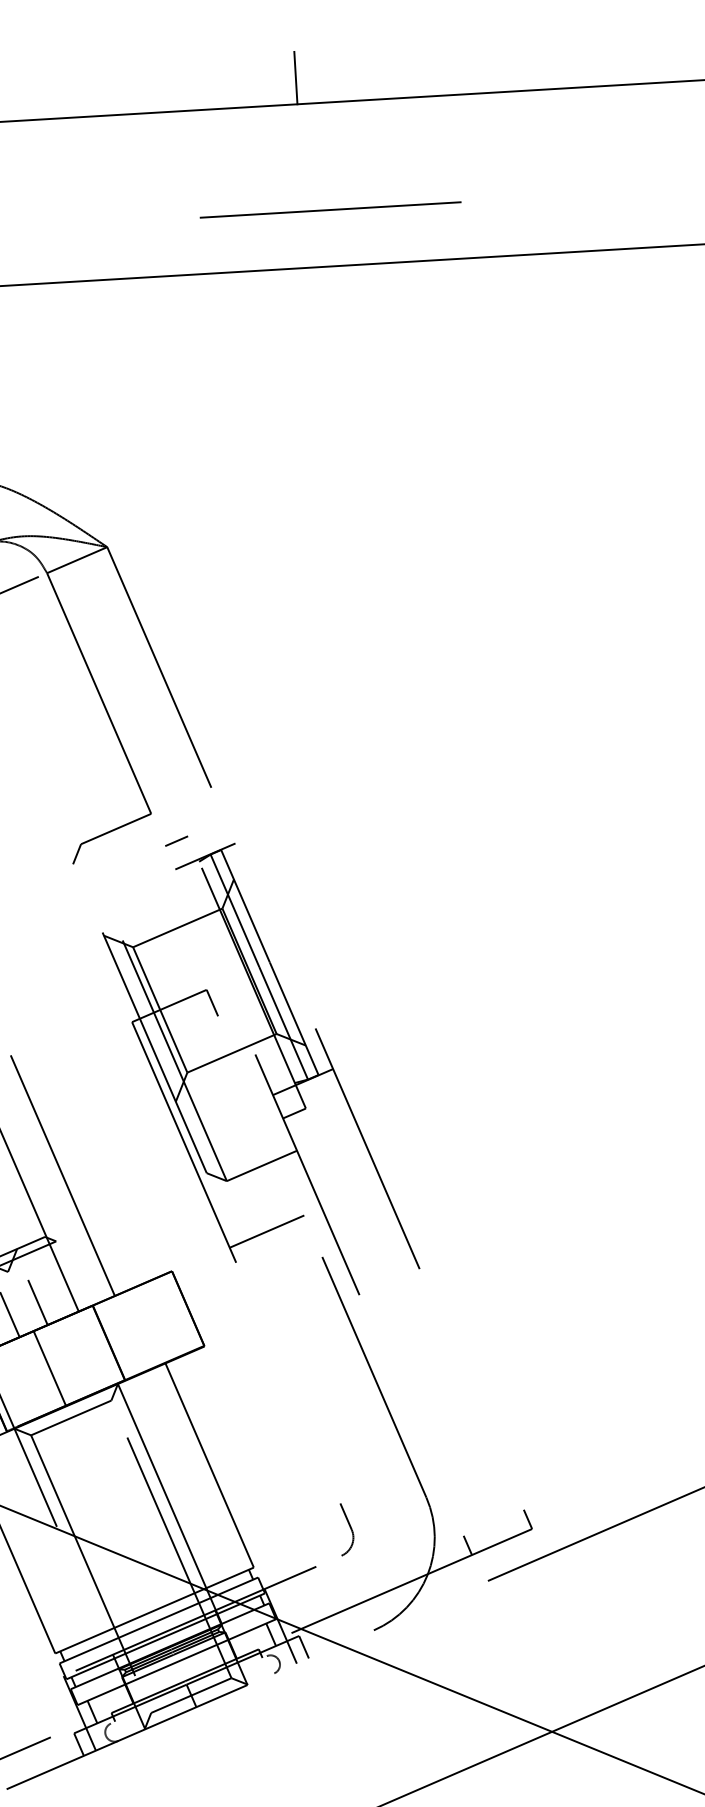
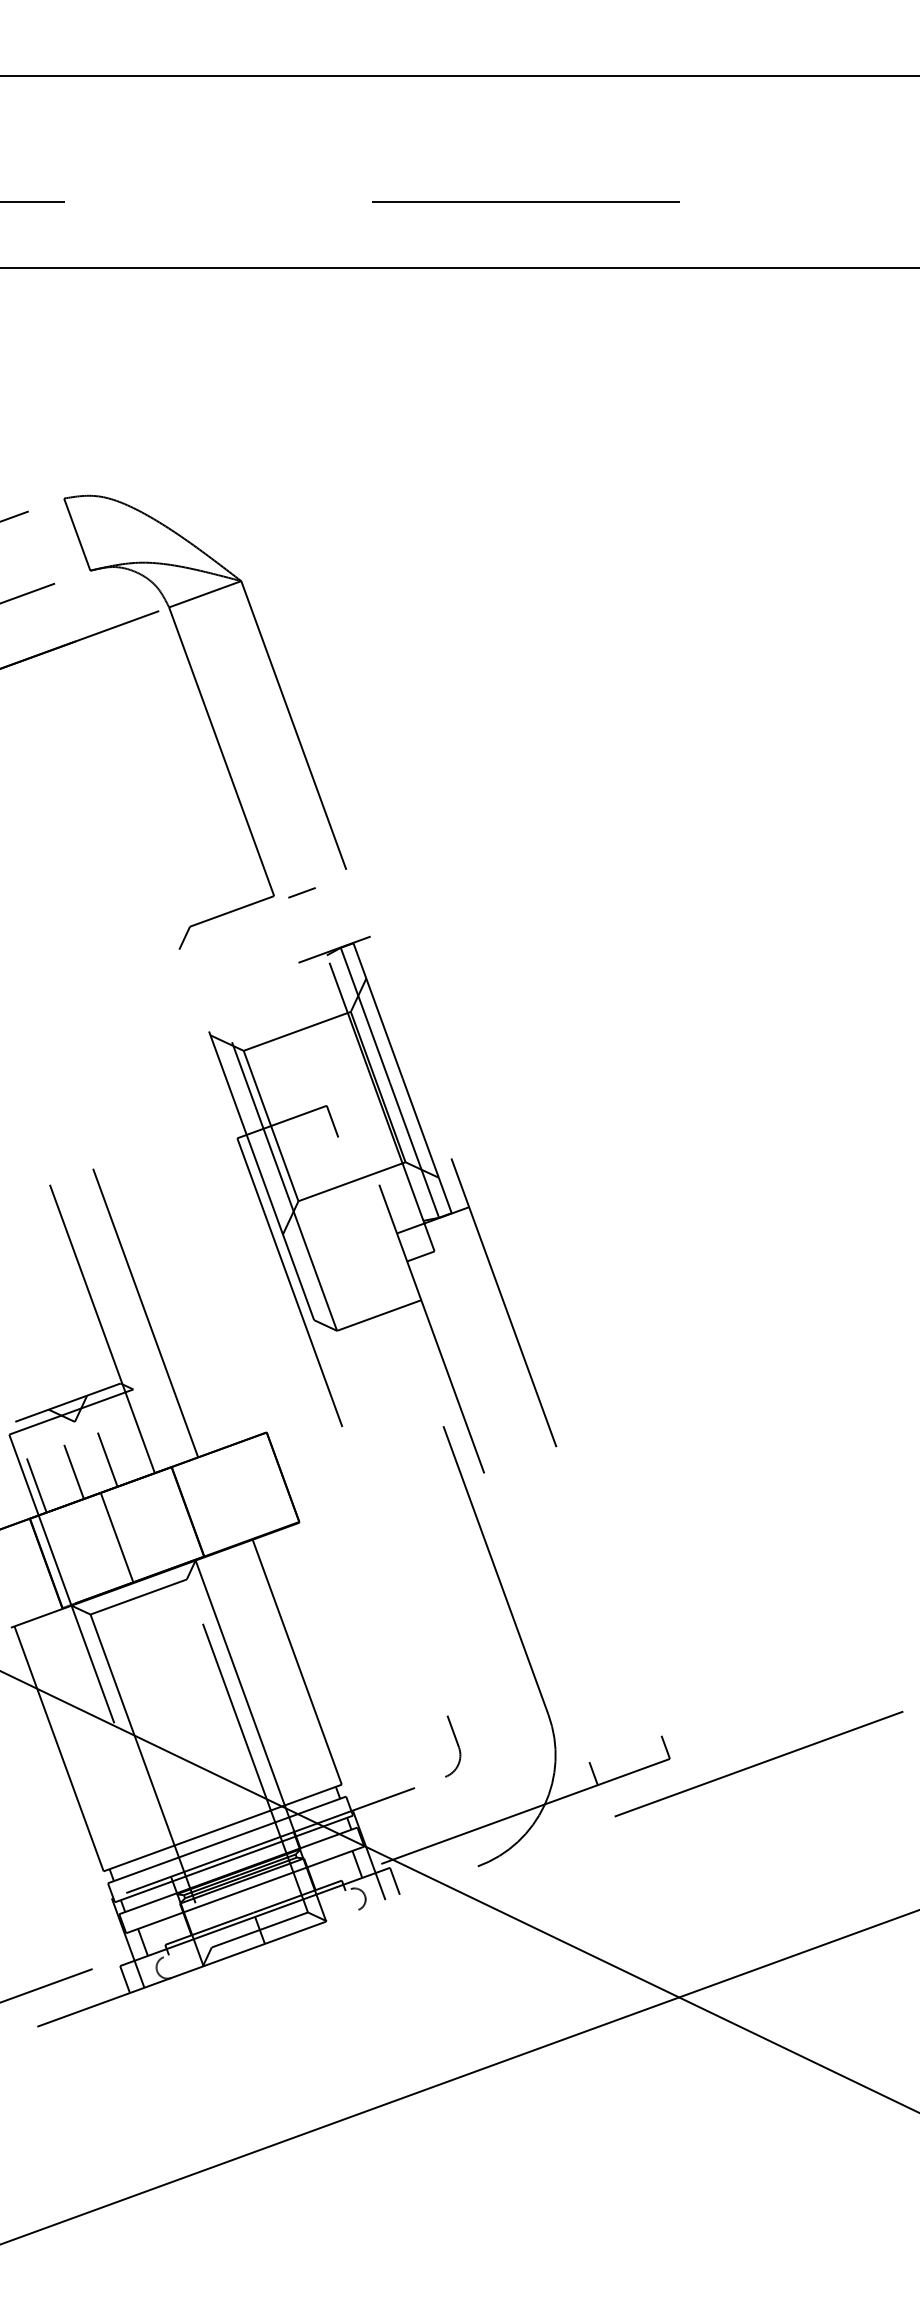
line: (295, 77) -> (494, 45), removed
line: (176, 840) -> (301, 892), moved
line: (266, 1231) -> (380, 1392), removed

